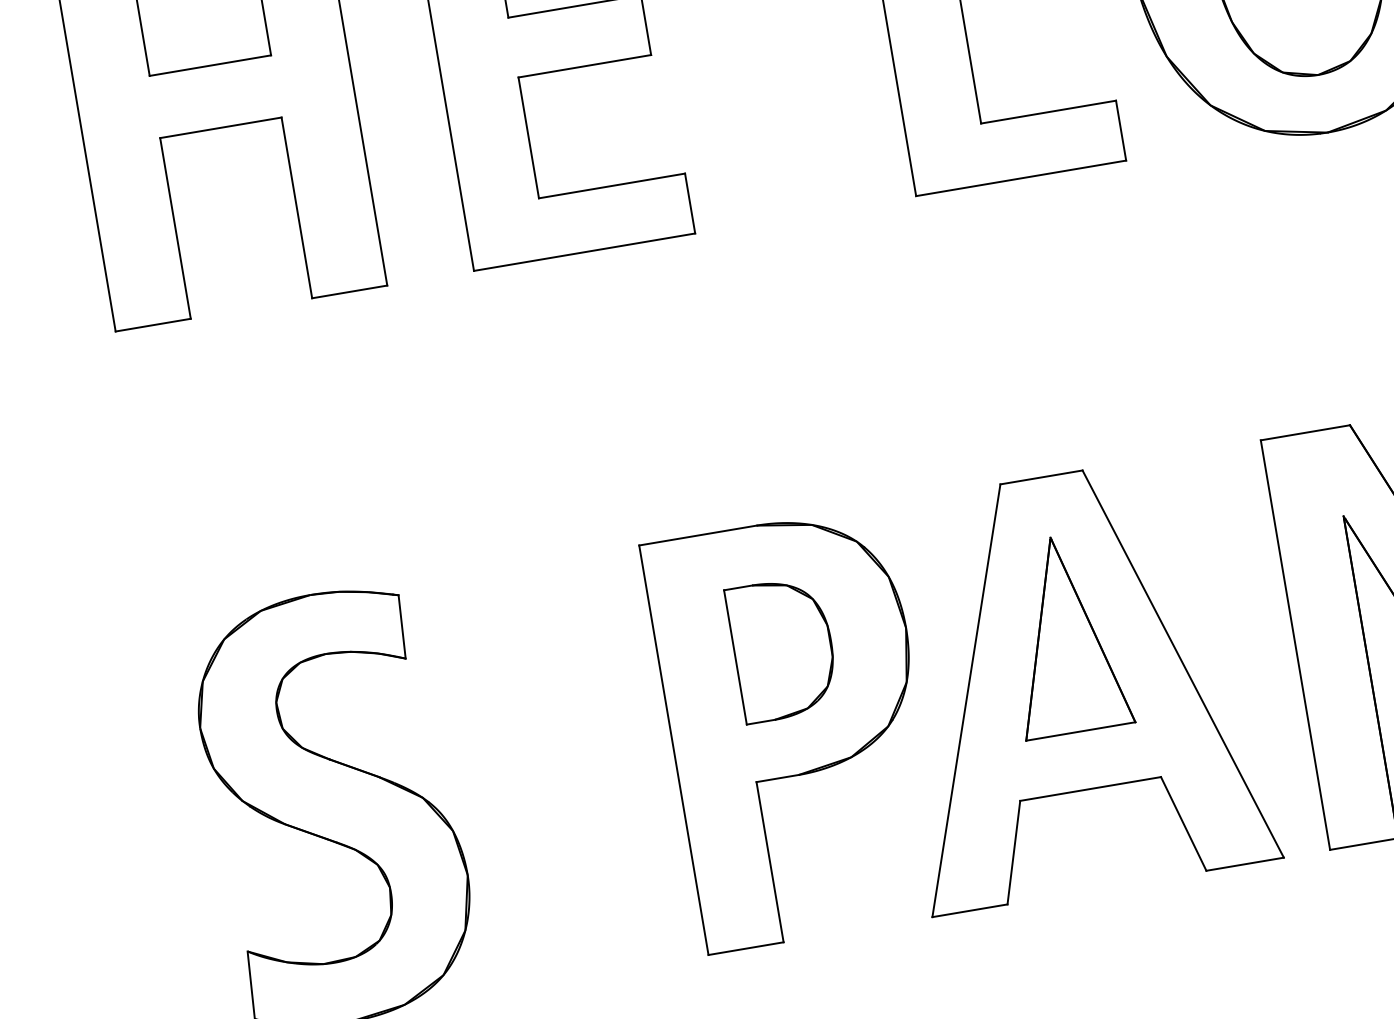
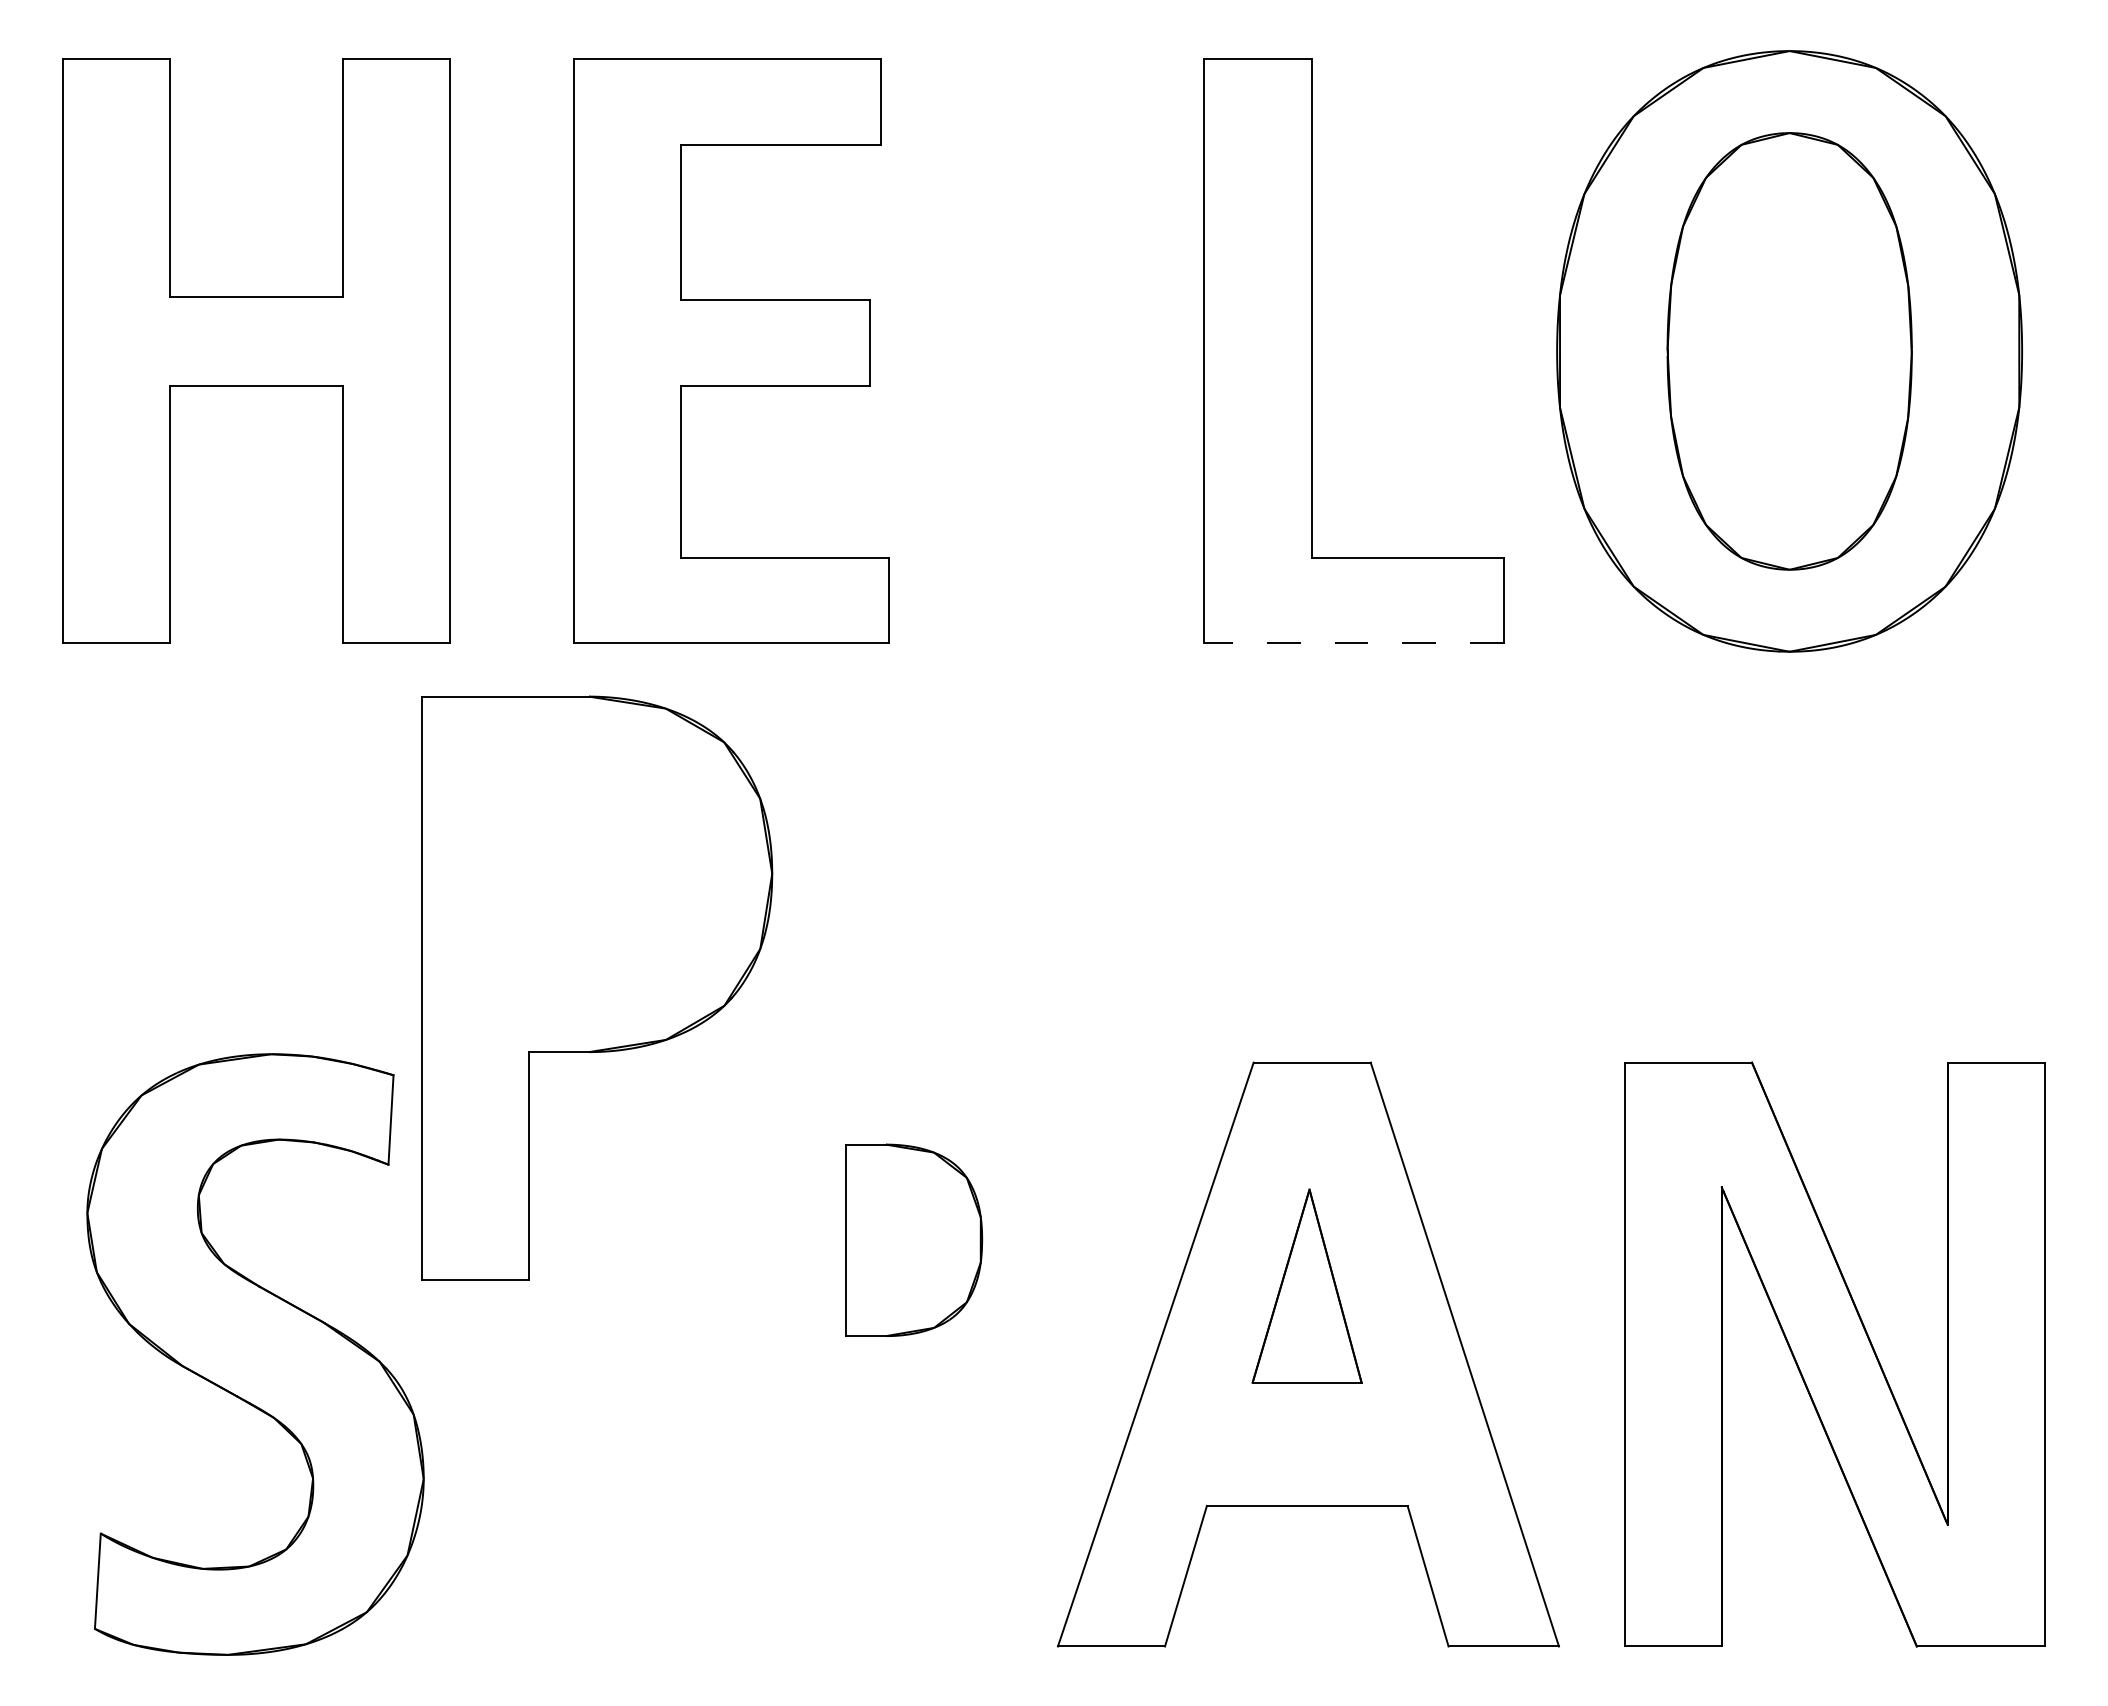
line: (1021, 178) -> (1354, 643), solid -> dashed
part: (1063, 634) -> (1306, 1285), size x0.7
part: (797, 728) -> (597, 987), moved

